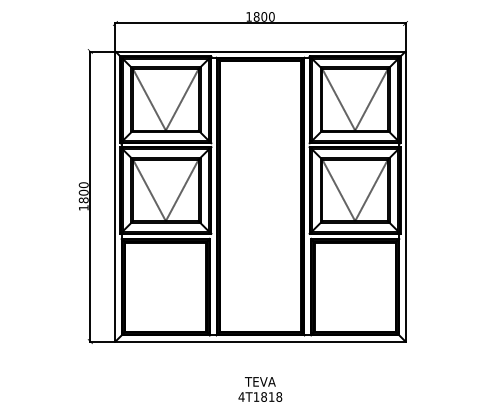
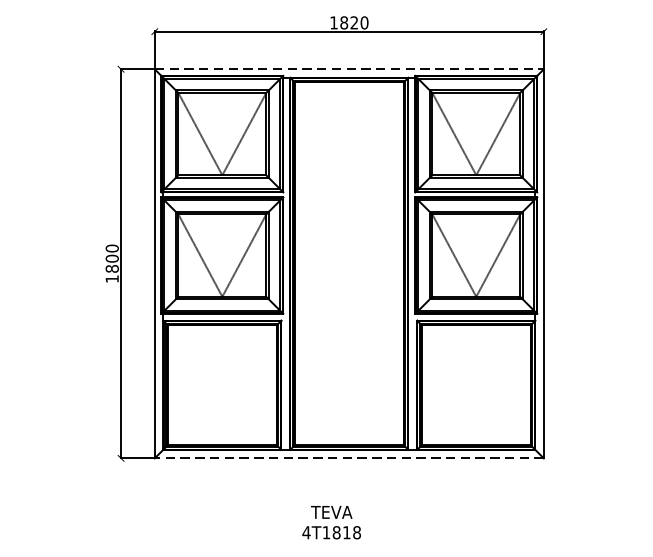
text: (264, 16) -> (354, 22), 1800 -> 1820
line: (261, 51) -> (350, 69), solid -> dashed
line: (260, 341) -> (349, 458), solid -> dashed
text: (260, 389) -> (331, 522), moved

